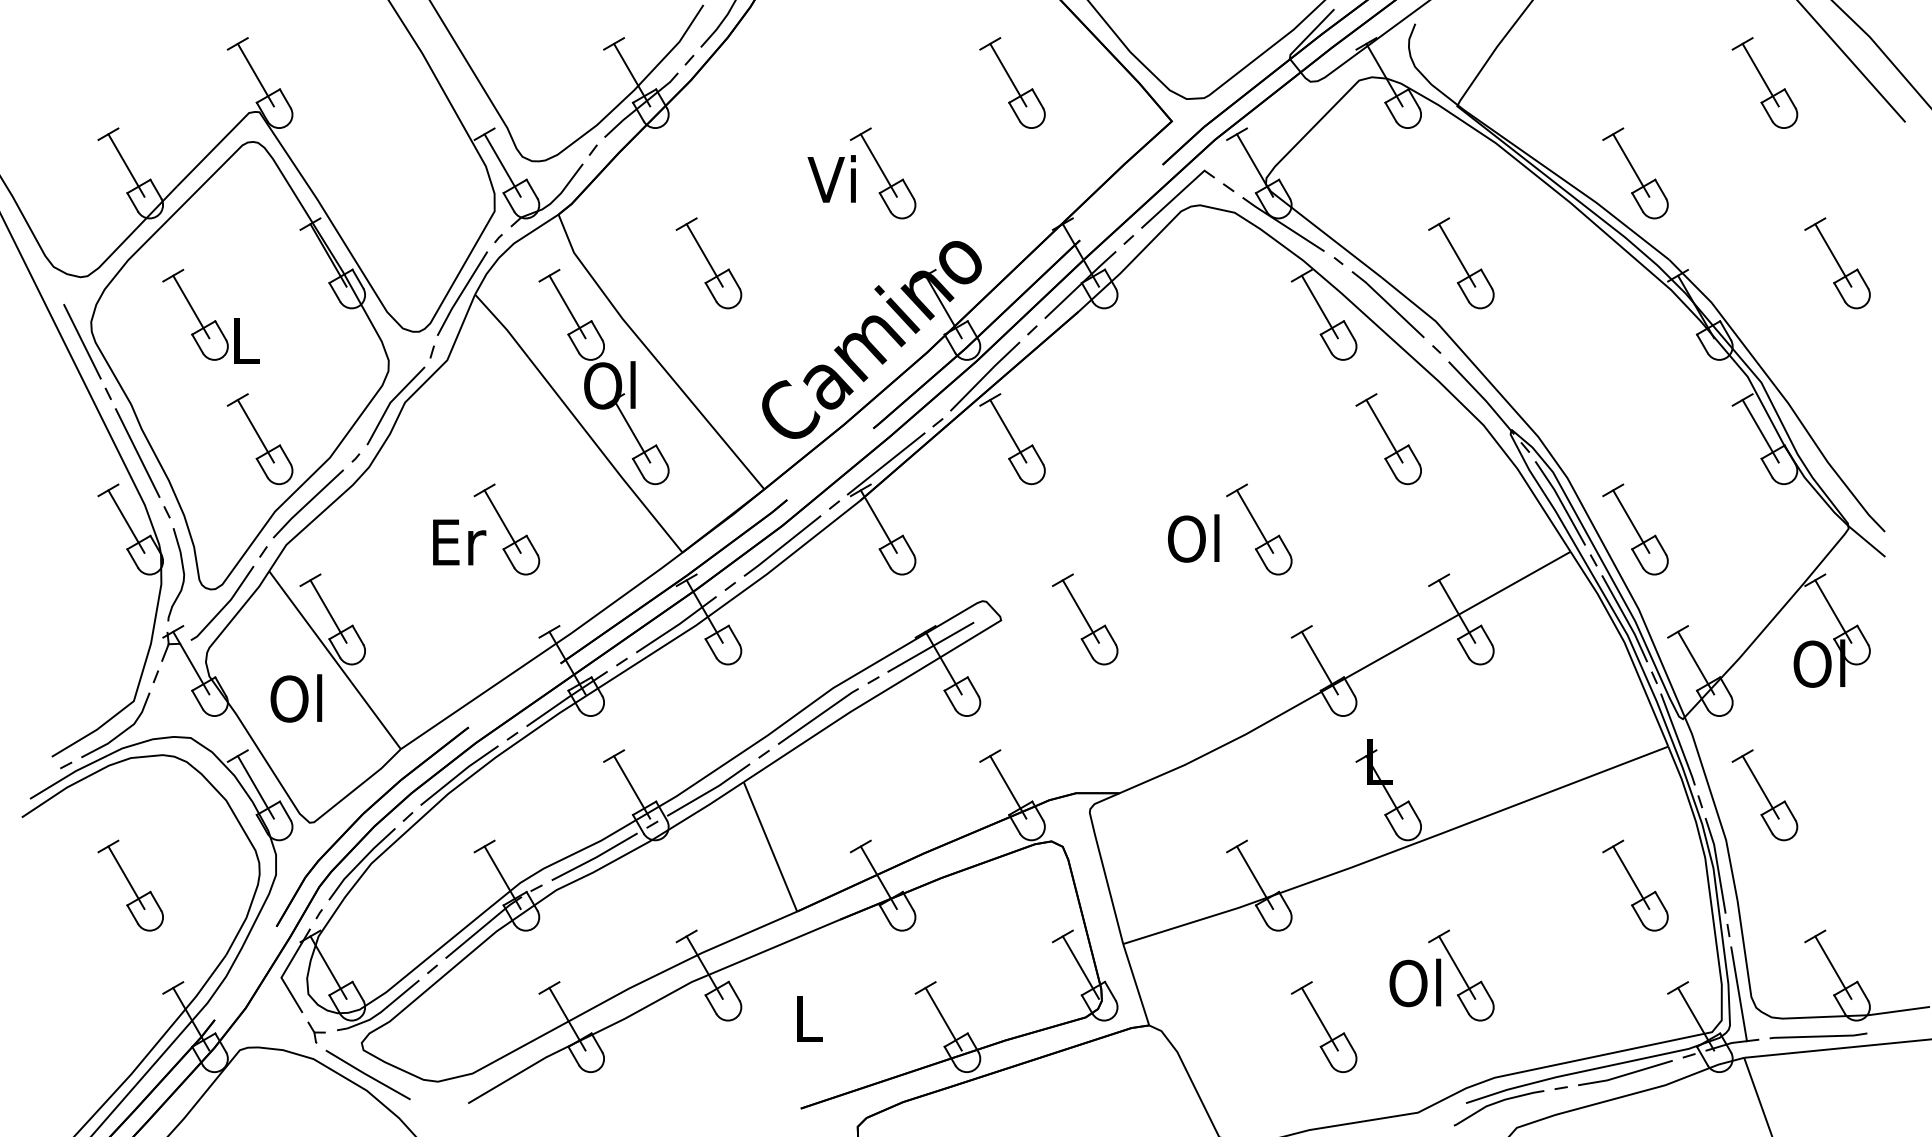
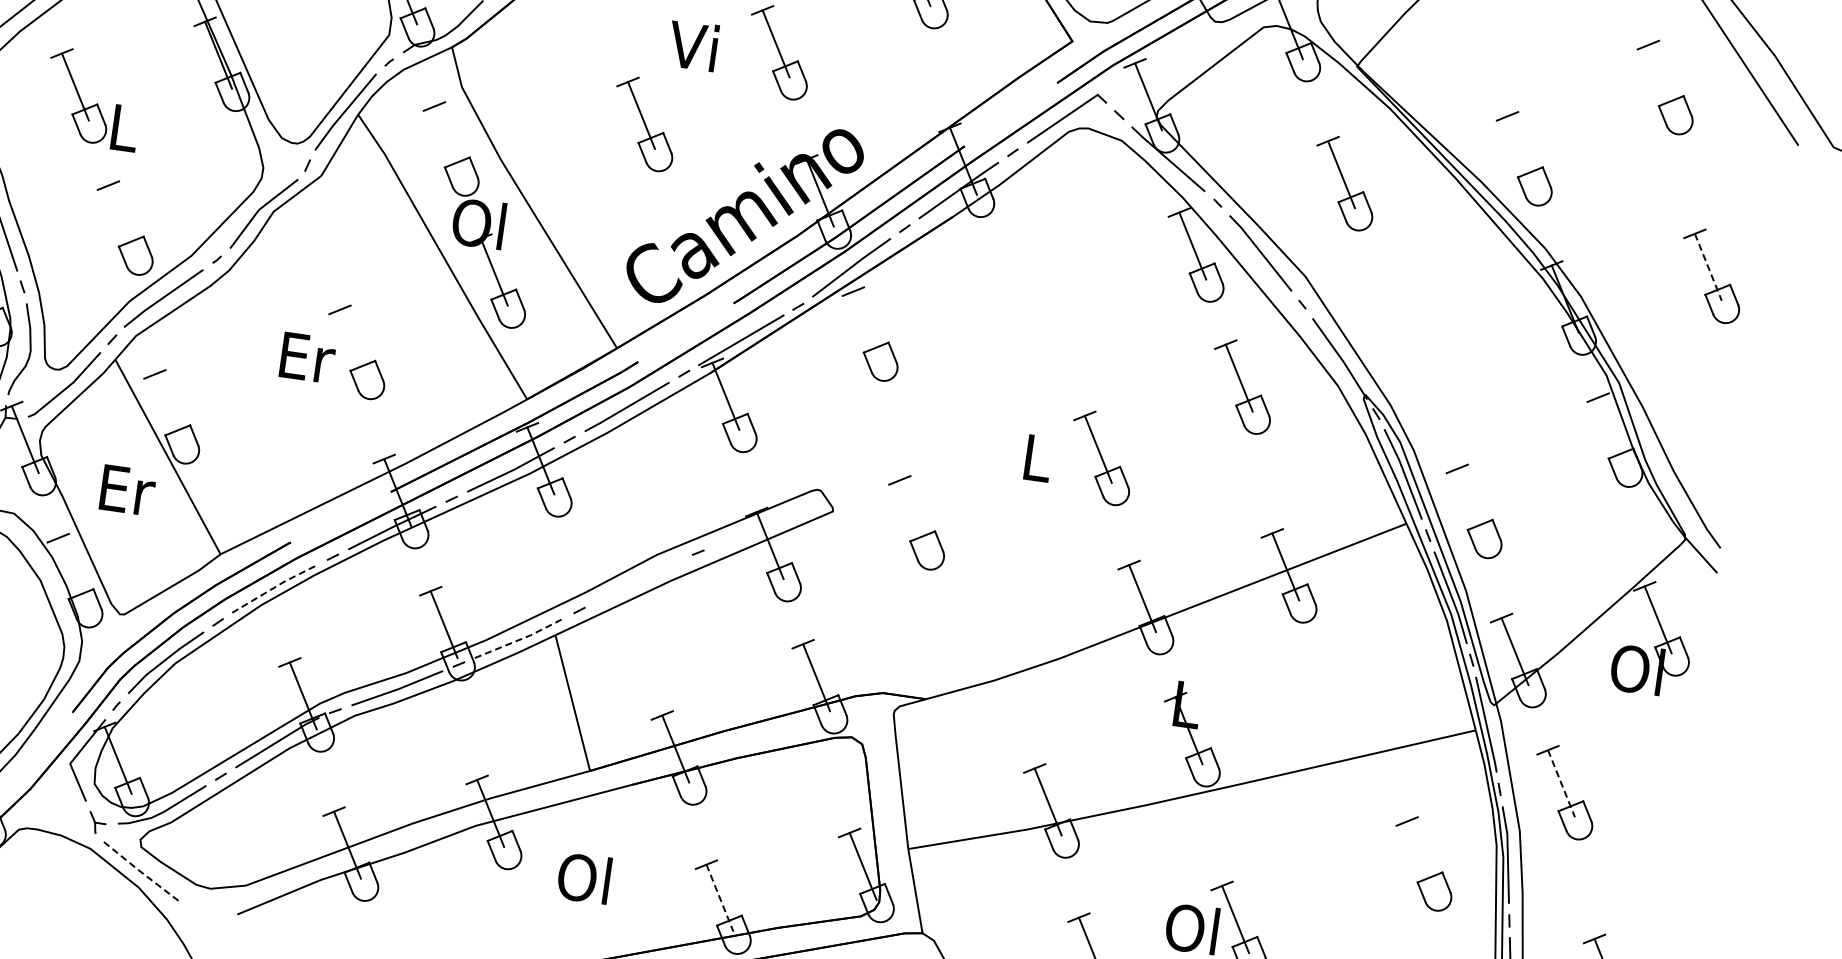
line: (1760, 74) -> (1661, 77), removed
line: (1631, 165) -> (1521, 149), removed
text: (831, 178) -> (692, 45), moved
line: (1833, 255) -> (1708, 267), solid -> dashed
part: (708, 263) -> (644, 124), moved
part: (1461, 263) -> (1344, 183), moved
line: (567, 306) -> (447, 139), removed
line: (255, 431) -> (121, 219), removed
line: (1008, 431) -> (866, 325), removed
line: (1760, 431) -> (1611, 431), removed
line: (502, 521) -> (353, 343), removed
line: (1631, 521) -> (1471, 502), removed
text: (1193, 538) -> (1035, 457), Ol -> L
line: (328, 611) -> (168, 407), removed
line: (1080, 611) -> (912, 513), removed
line: (930, 646) -> (759, 527), removed
text: (298, 698) -> (126, 489), Ol -> Er
line: (817, 716) -> (637, 580), removed
line: (459, 774) -> (275, 587), solid -> dashed
line: (255, 787) -> (71, 571), removed
line: (1760, 787) -> (1561, 783), solid -> dashed
line: (709, 791) -> (520, 639), solid -> dashed
line: (1631, 877) -> (1420, 854), removed
text: (806, 1018) -> (584, 878), L -> Ol
line: (943, 1019) -> (719, 898), solid -> dashed
line: (367, 1075) -> (141, 872), solid -> dashed

